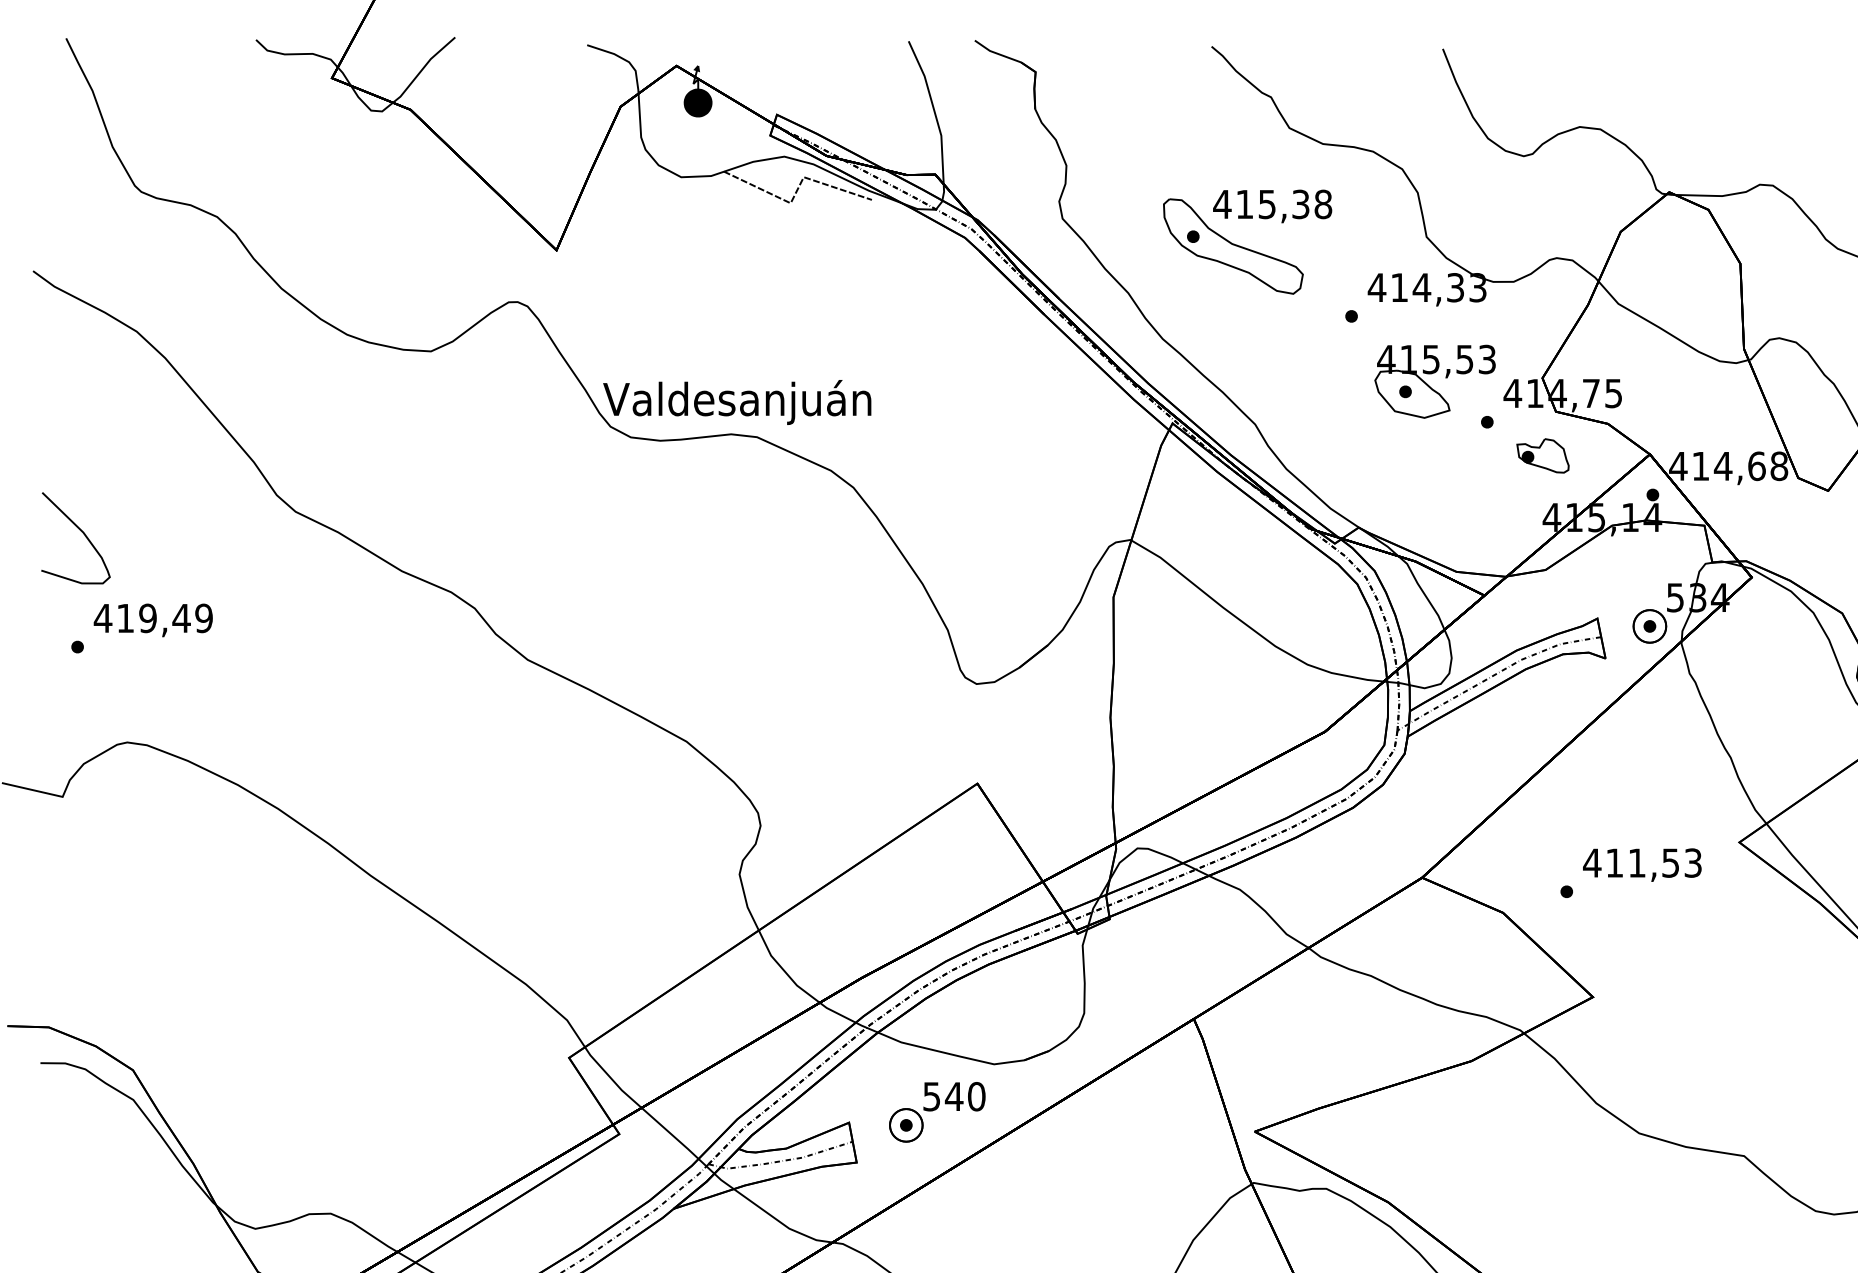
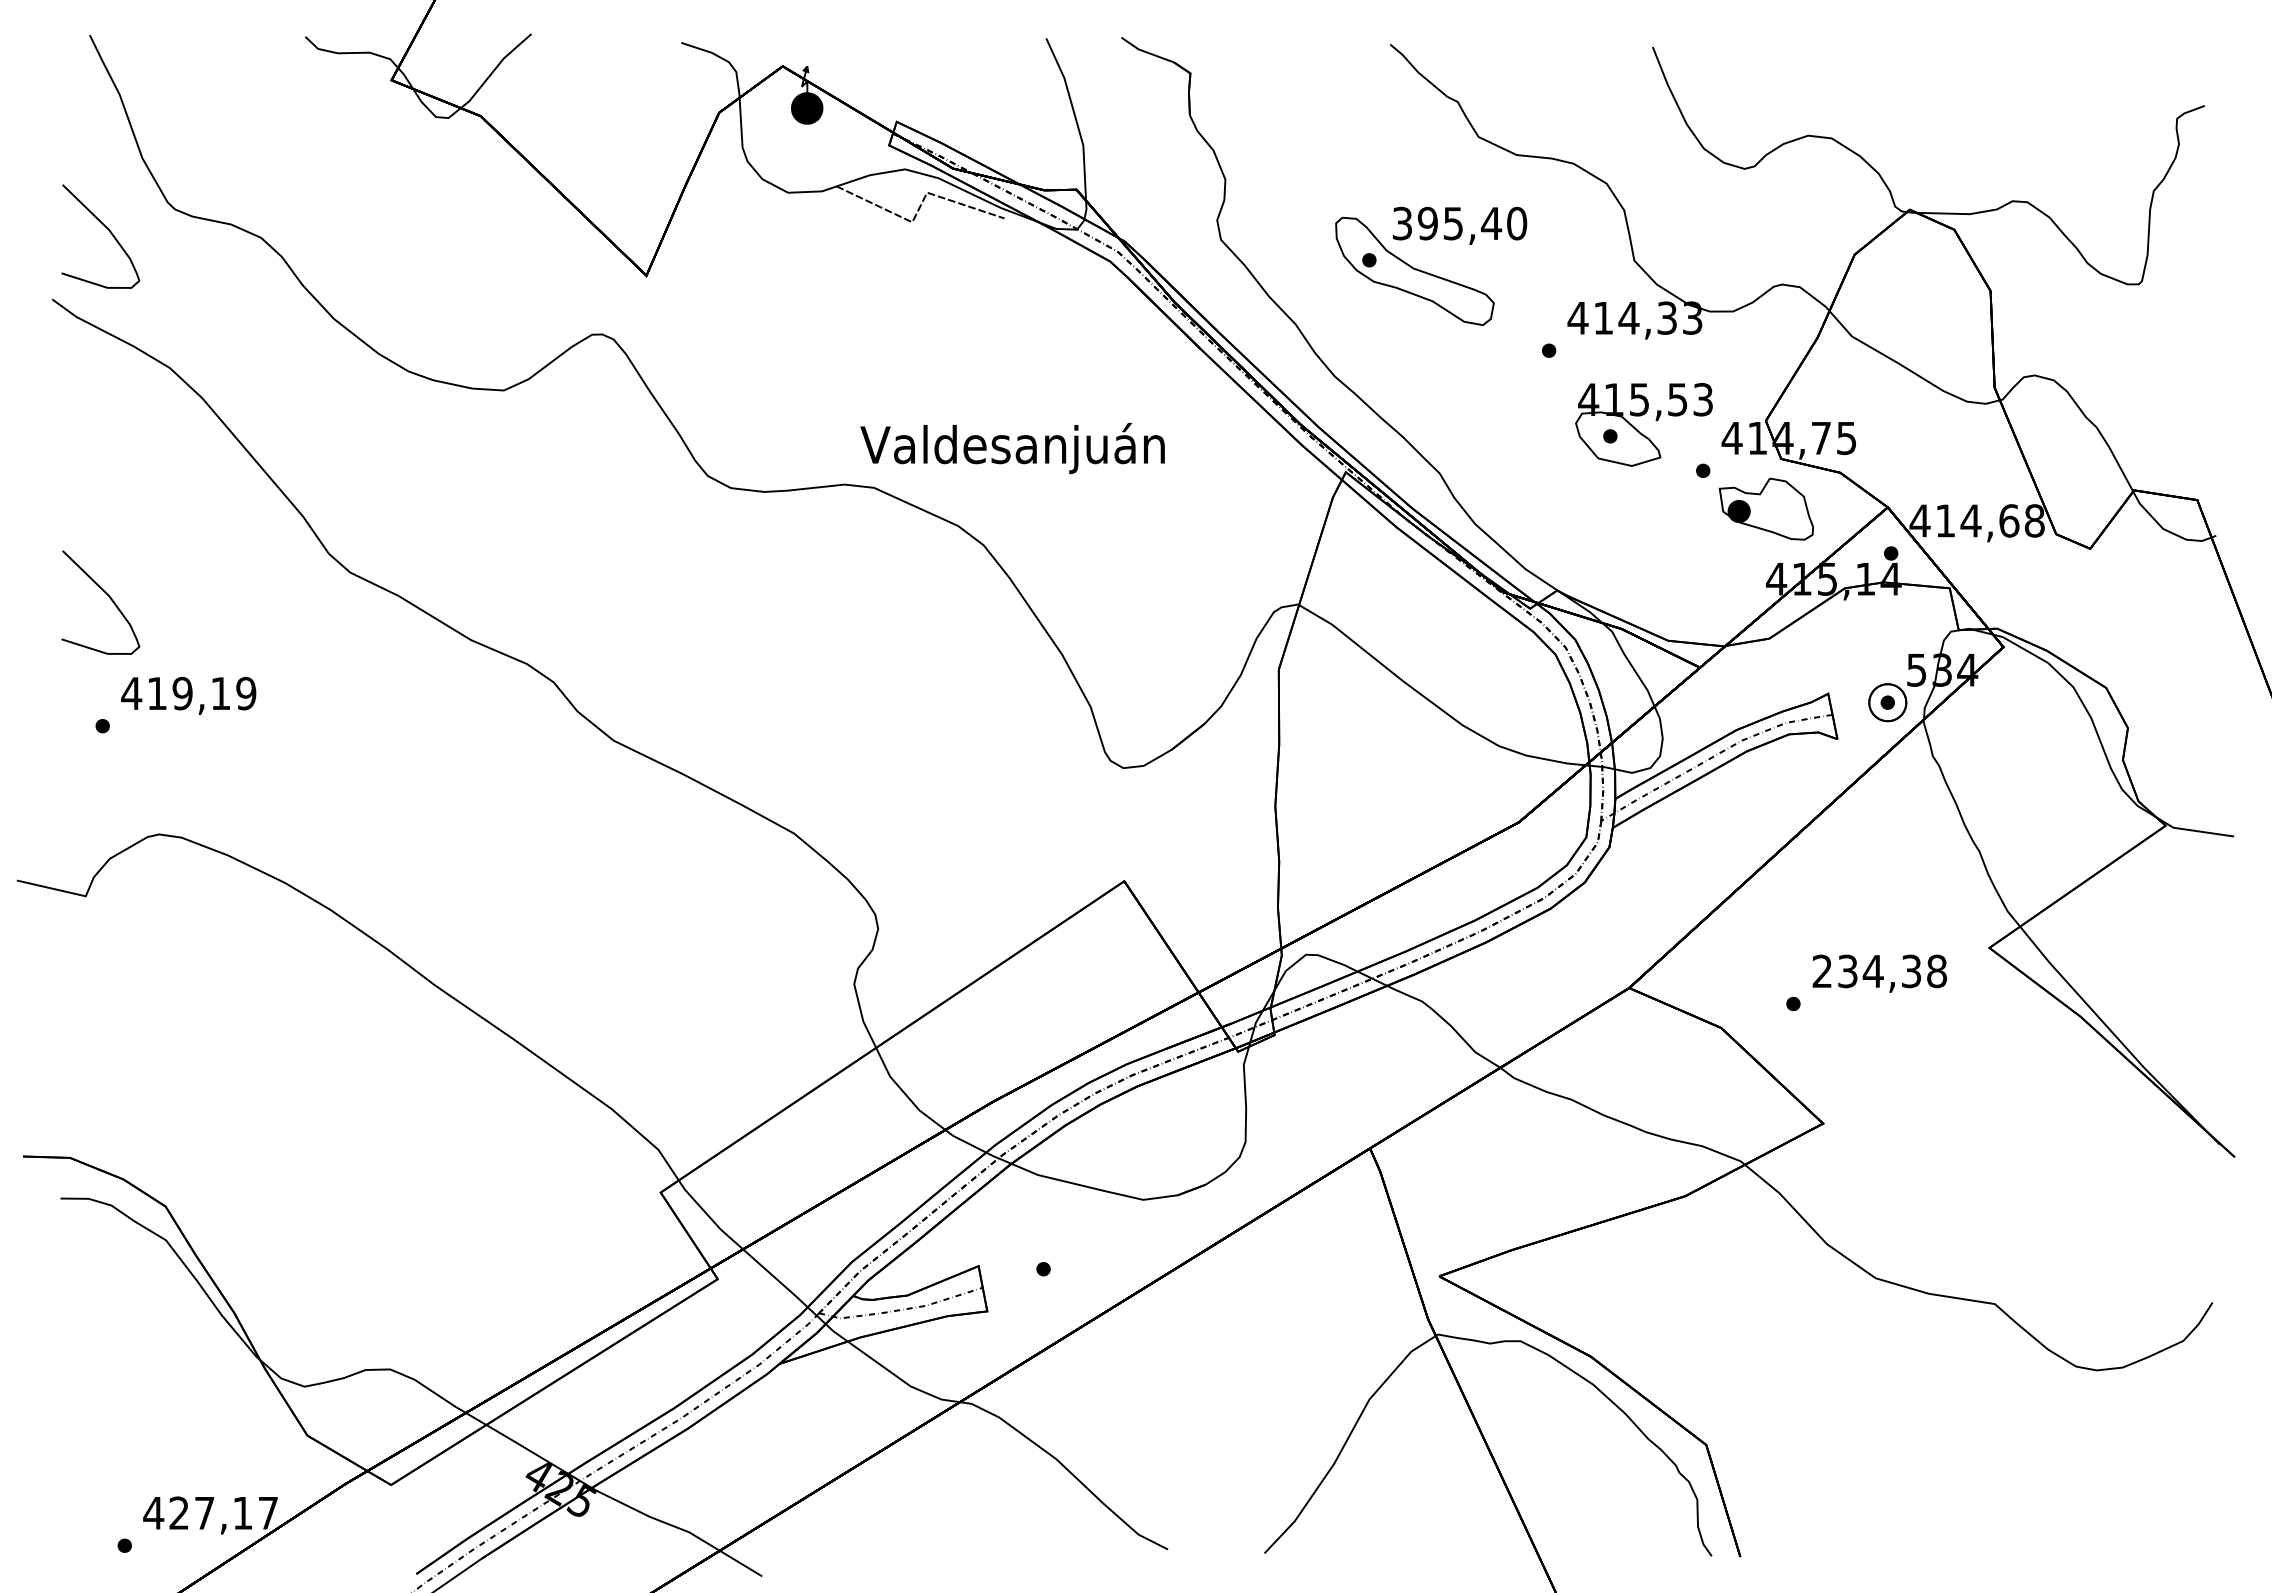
text: (1272, 204) -> (1459, 223), 415,38 -> 395,40
curve: (83, 212) -> (109, 232), added
text: (737, 402) -> (1012, 448), moved
part: (1543, 455) -> (1766, 508), size x1.6
text: (181, 618) -> (220, 693), 419,49 -> 419,19
text: (1642, 863) -> (1879, 971), 411,53 -> 234,38
part: (937, 1111) -> (1078, 1253), removed

